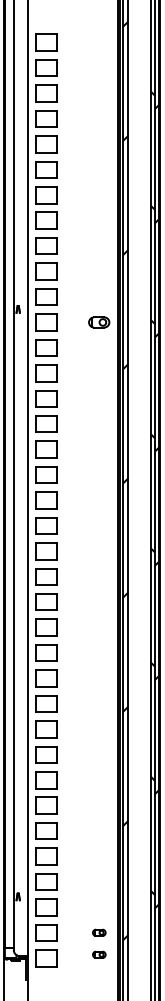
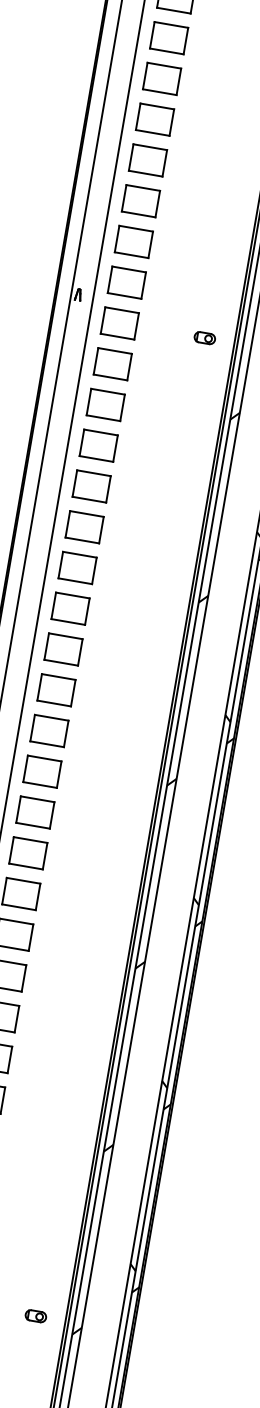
part: (99, 322) -> (205, 338), size x0.62
part: (99, 954) -> (30, 1351), removed

